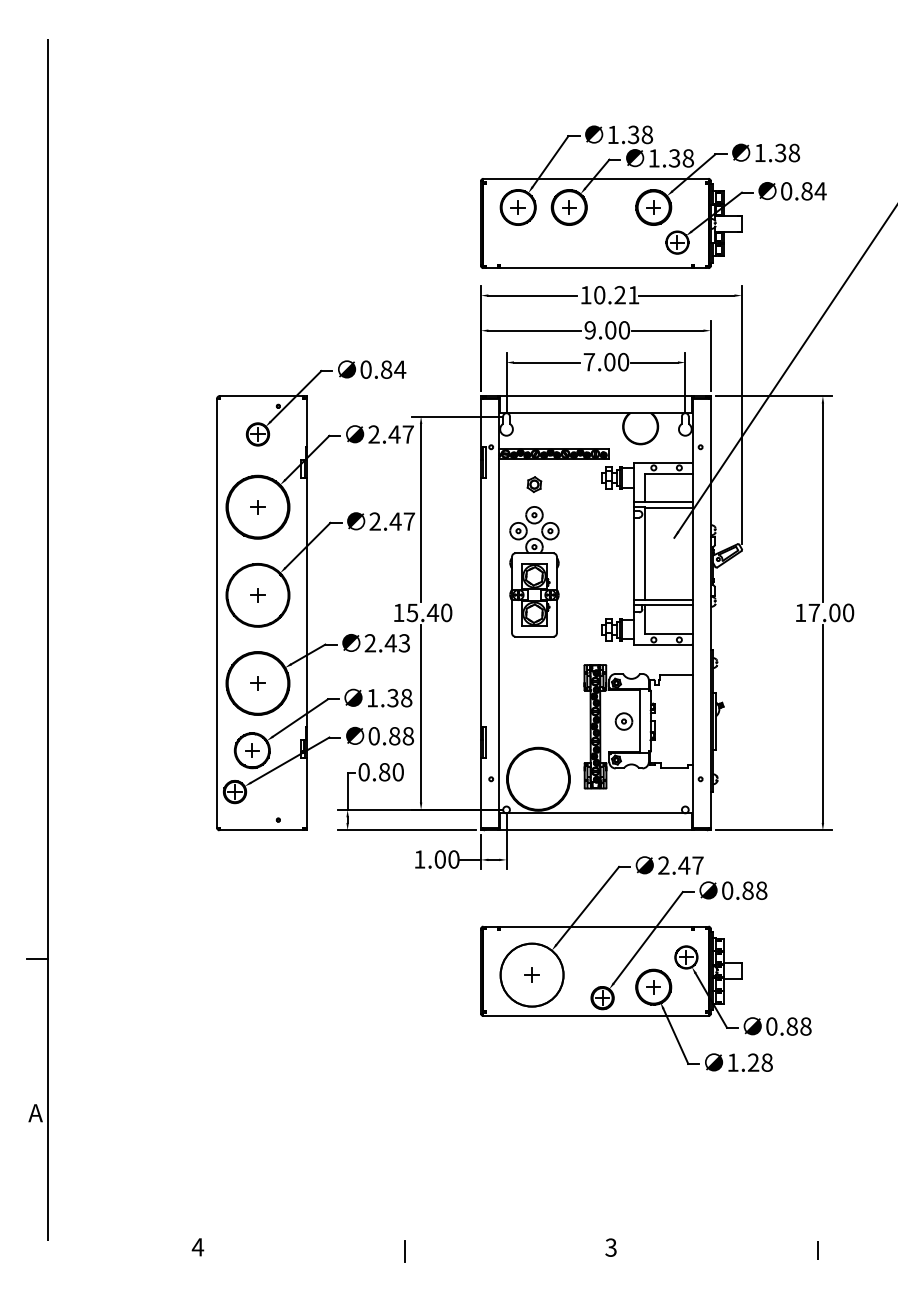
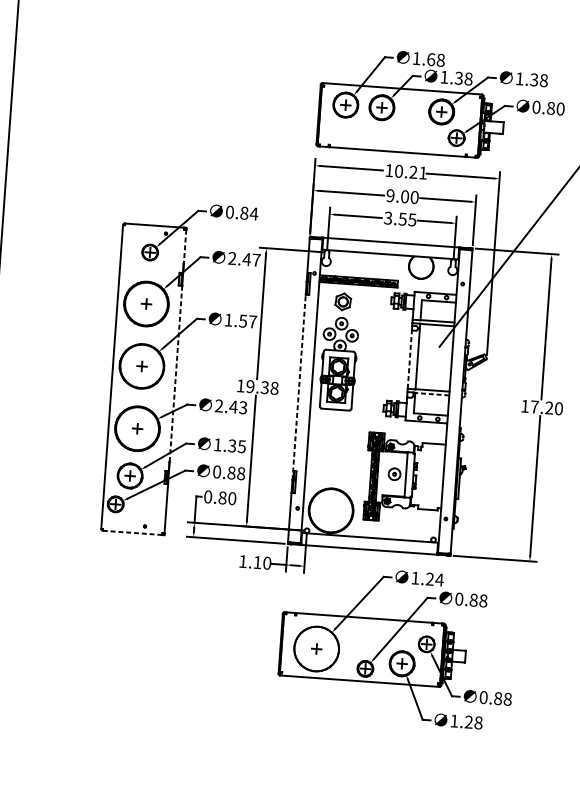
text: (633, 134) -> (431, 59), 1.38 -> 1.68
text: (820, 191) -> (560, 109), 0.84 -> 0.80
text: (606, 361) -> (400, 218), 7.00 -> 3.55
line: (306, 423) -> (185, 247), solid -> dashed
part: (534, 484) -> (343, 301), size x1.6
text: (385, 521) -> (235, 320), 2.47 -> 1.57
line: (633, 558) -> (409, 359), solid -> dashed
line: (306, 602) -> (175, 373), solid -> dashed
line: (668, 605) -> (431, 394), solid -> dashed
line: (481, 608) -> (299, 387), solid -> dashed
text: (429, 612) -> (262, 387), 15.40 -> 19.38
text: (834, 612) -> (549, 407), 17.00 -> 17.20
text: (406, 698) -> (241, 446), 1.38 -> 1.35
line: (261, 830) -> (132, 532), solid -> dashed
text: (439, 859) -> (257, 562), 1.00 -> 1.10
text: (681, 865) -> (427, 579), 2.47 -> 1.24

